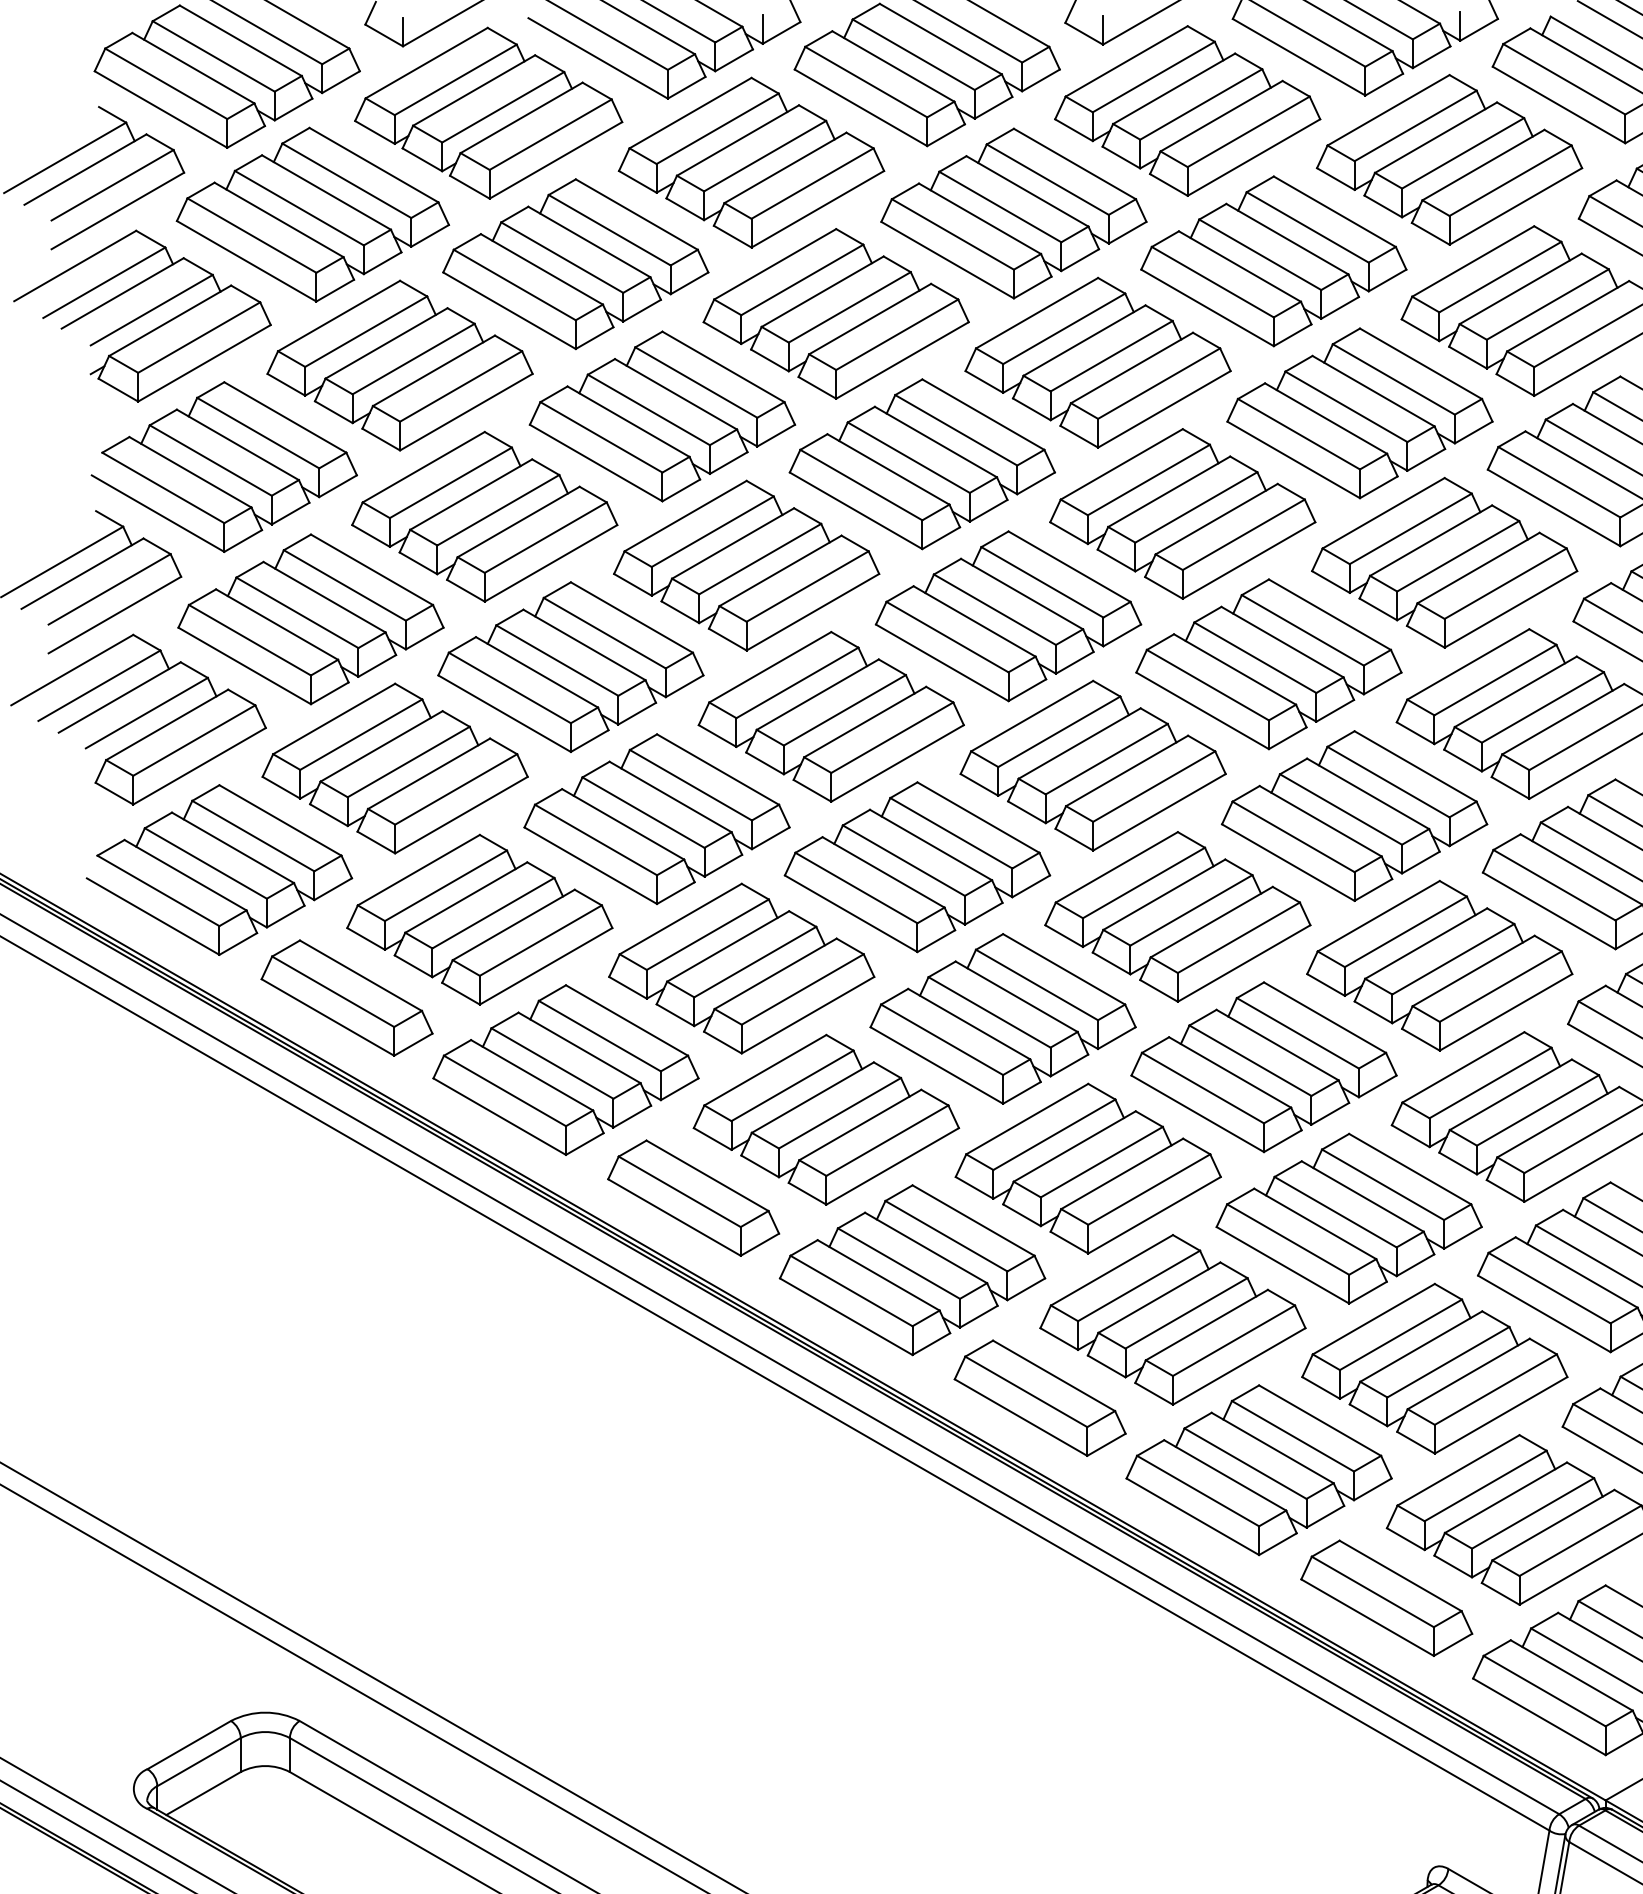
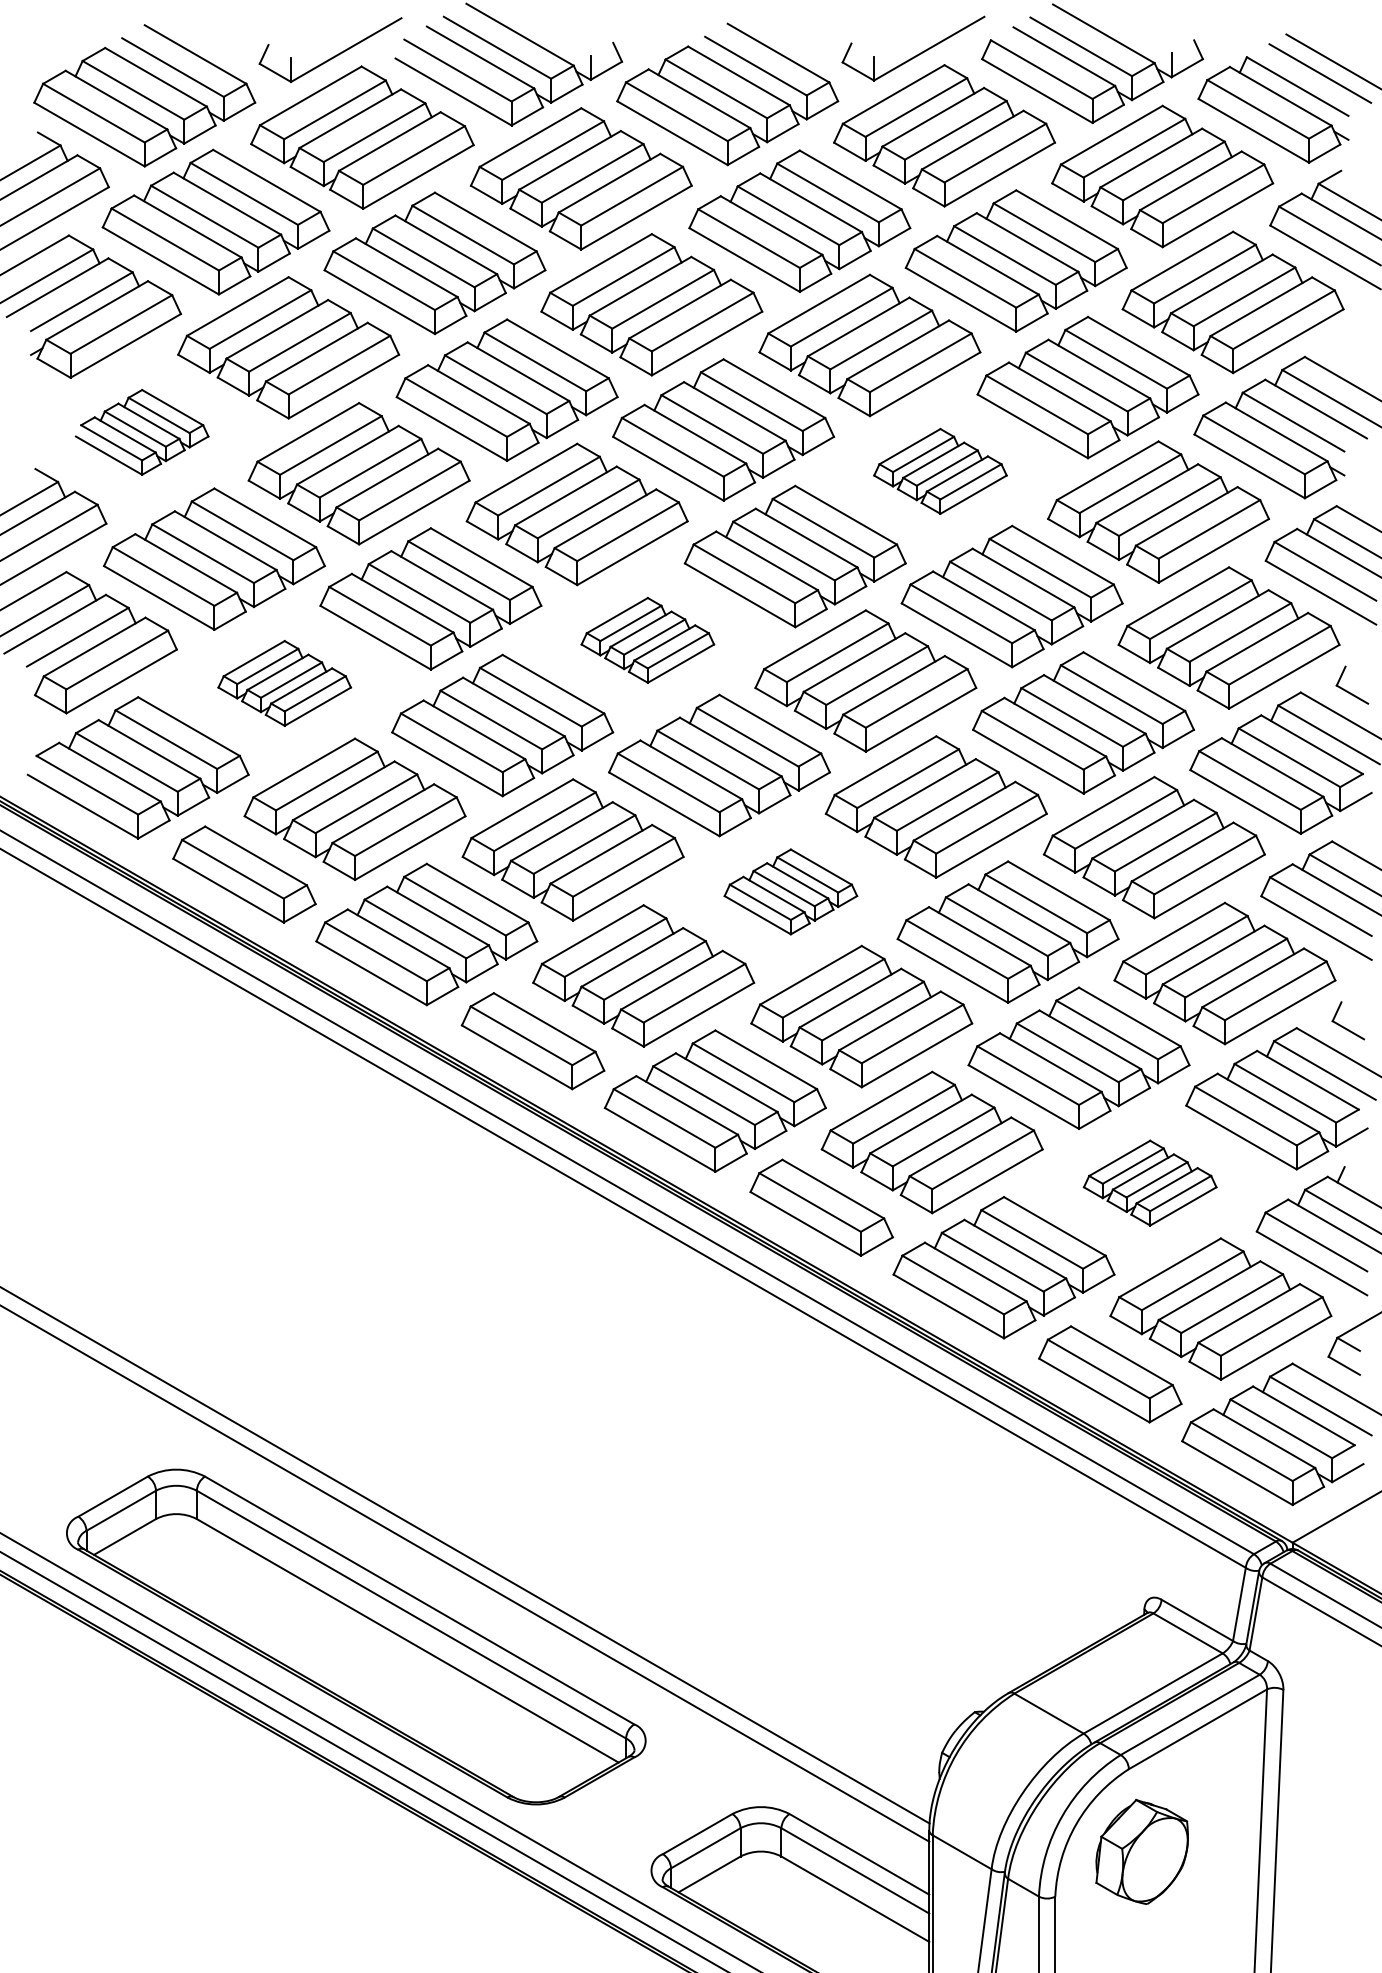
part: (223, 467) -> (141, 432), size x0.6
part: (1182, 514) -> (940, 471), size x0.6
part: (830, 717) -> (647, 640), size x0.6
part: (395, 768) -> (284, 683), size x0.6
part: (1002, 1018) -> (790, 891), size x0.6
part: (1433, 1367) -> (1149, 1182), size x0.6

